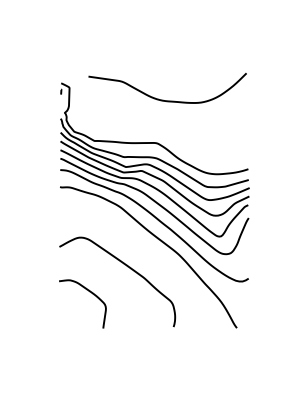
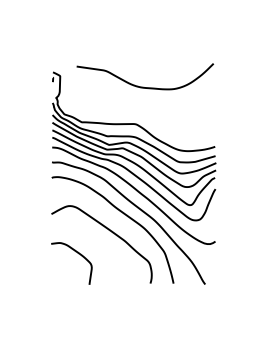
curve: (141, 246) -> (122, 213), added

